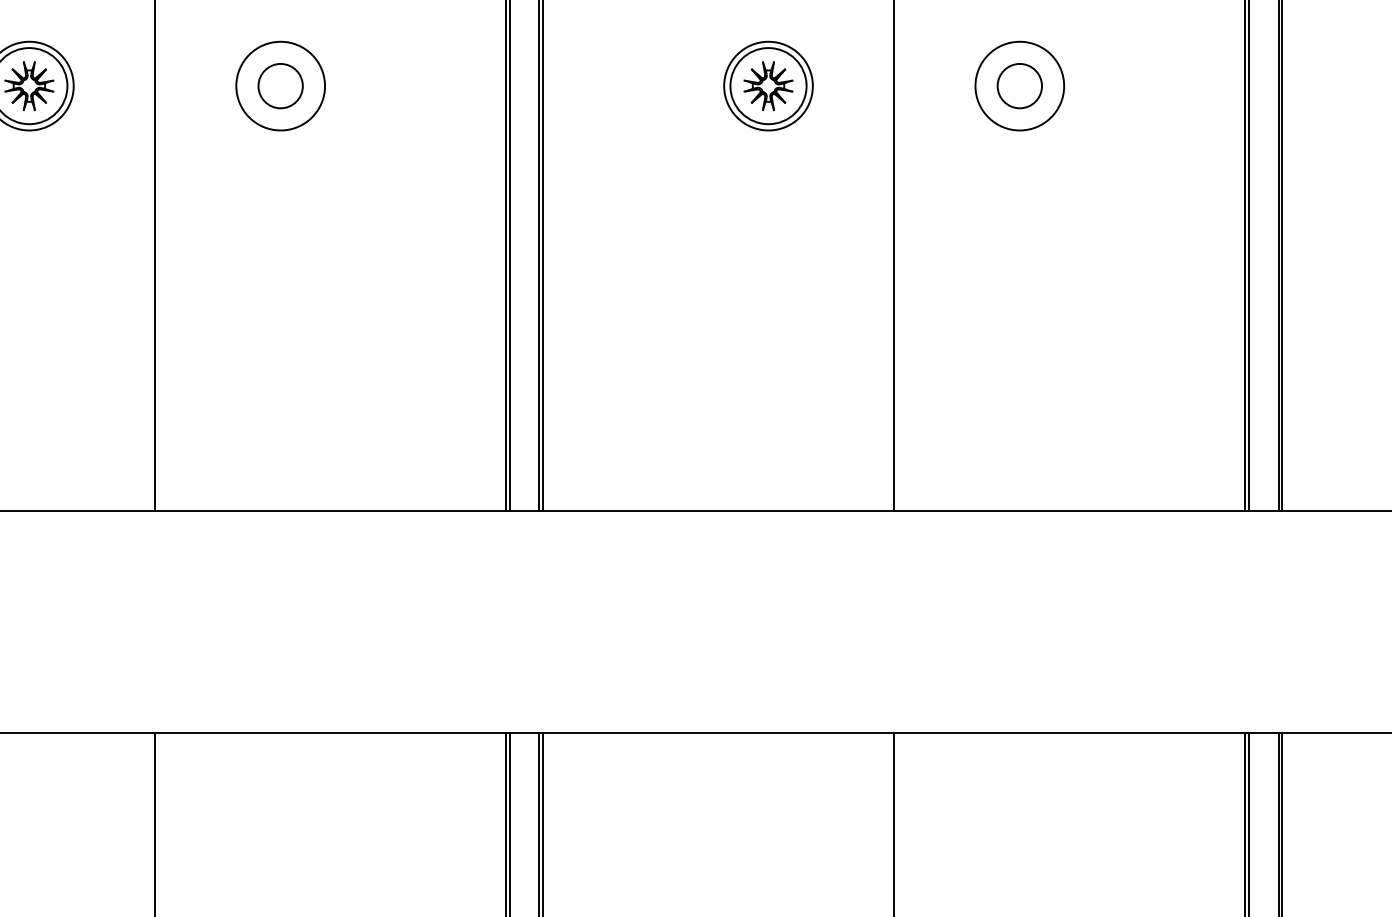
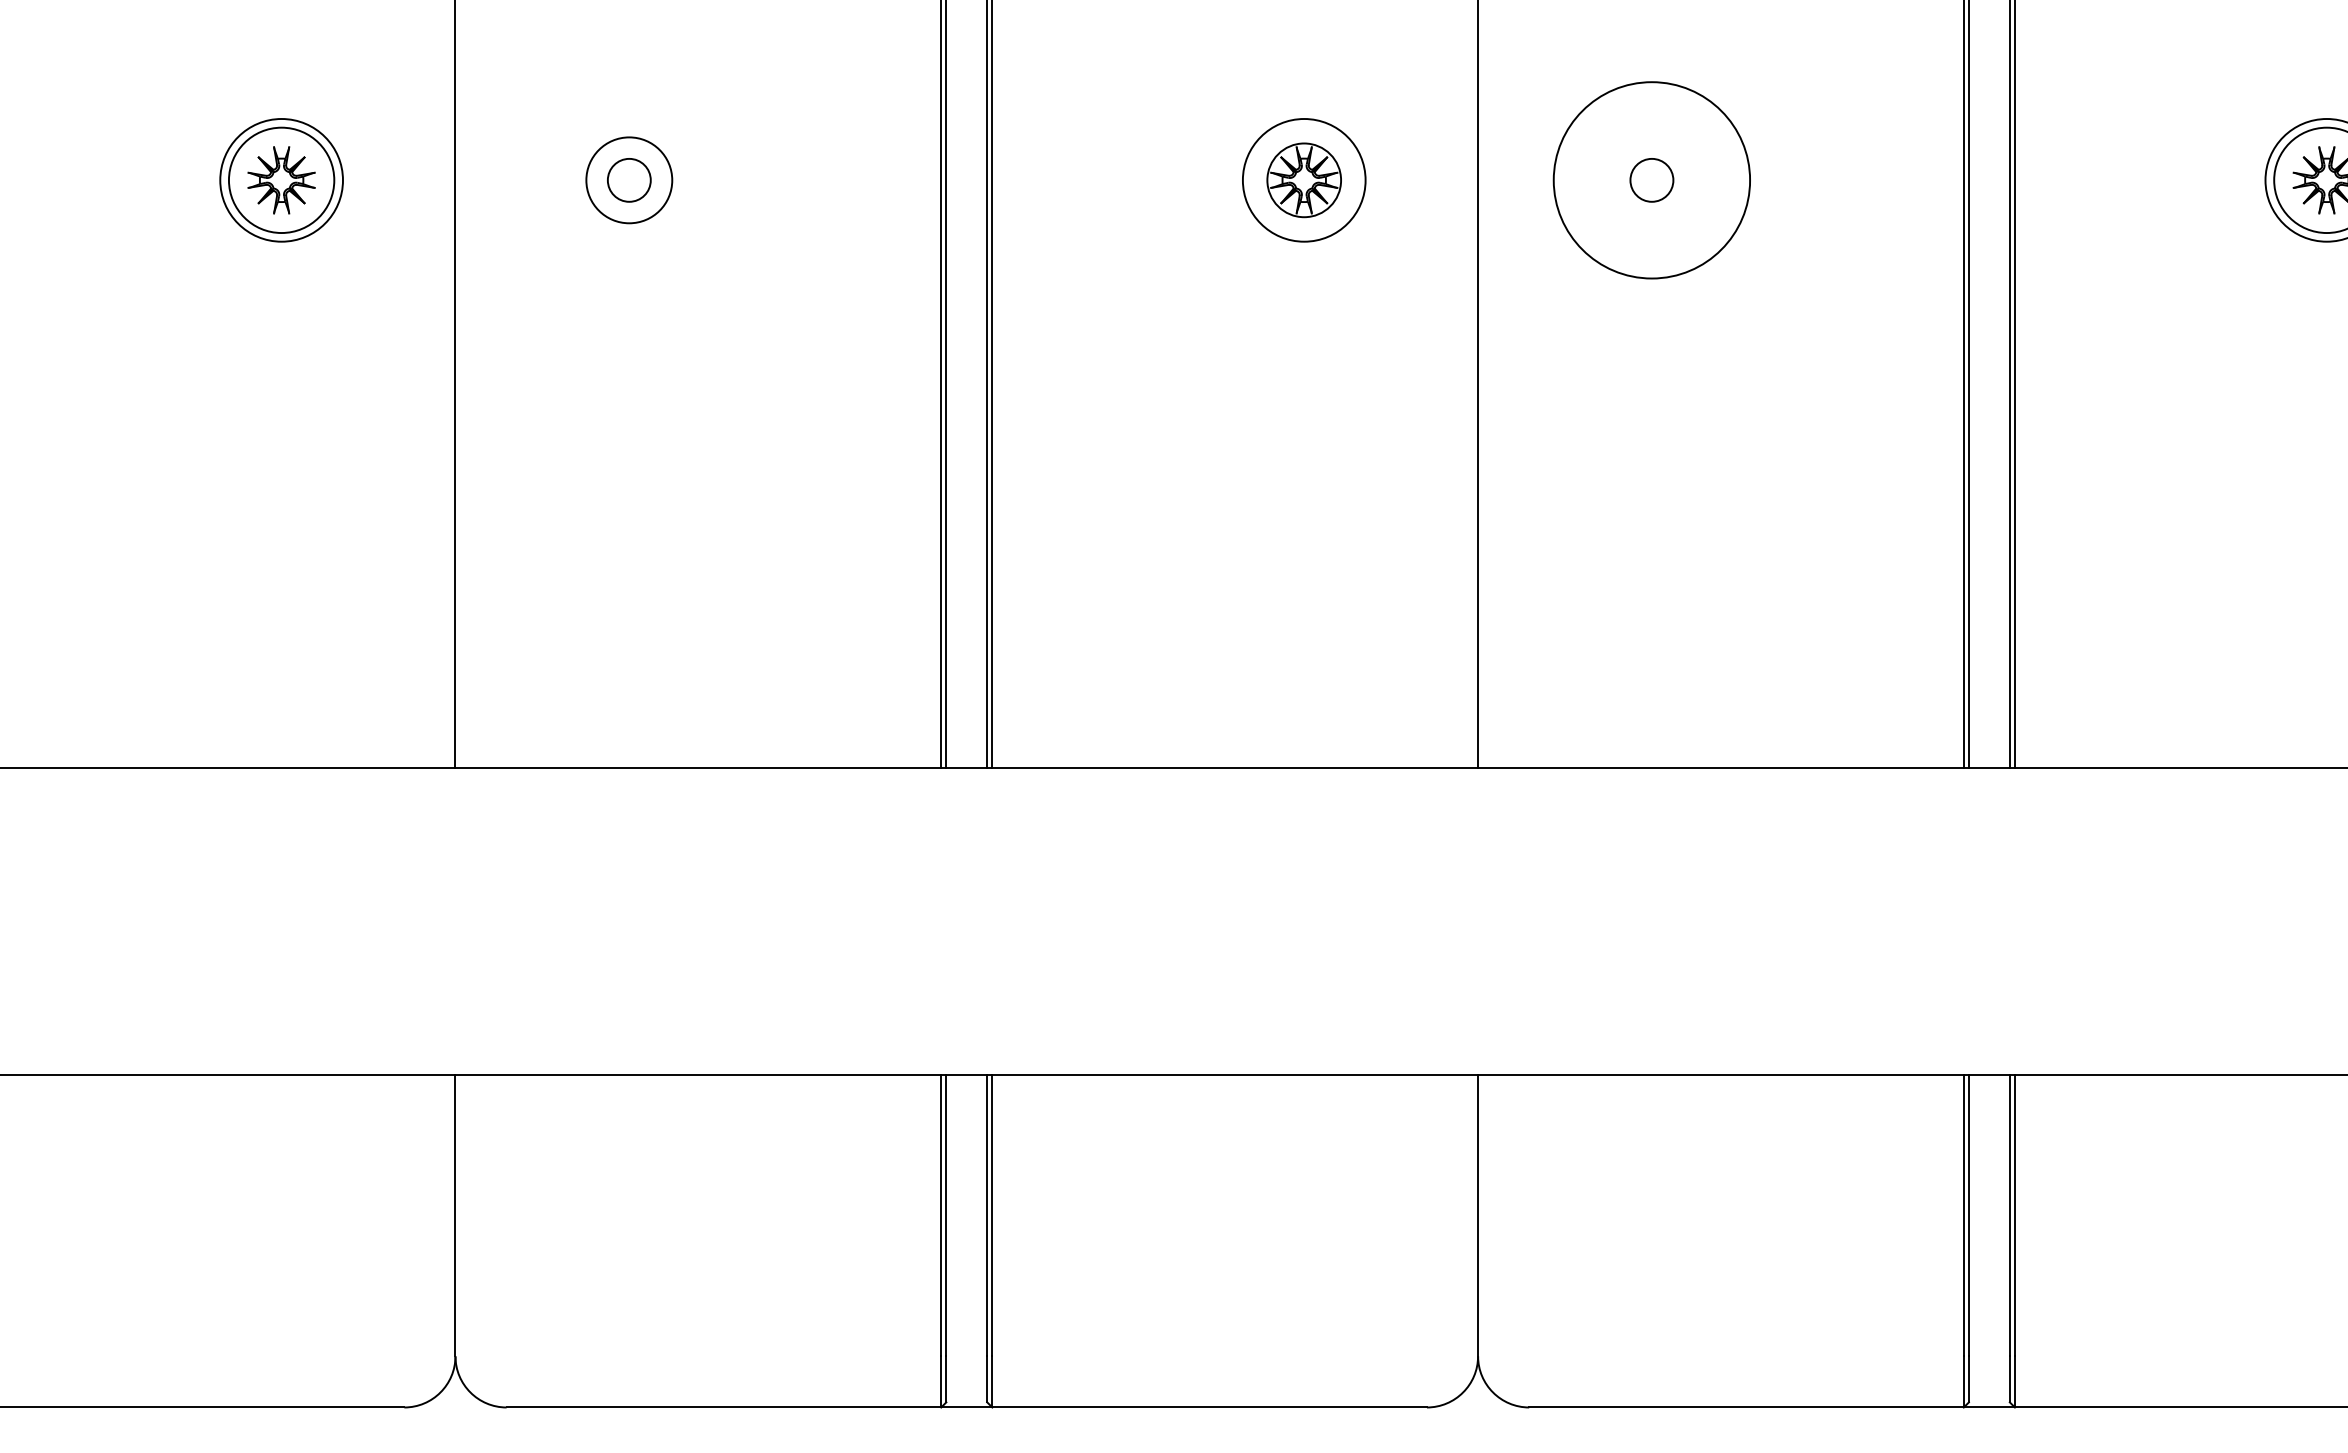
circle: (280, 86) -> (628, 180), size x0.7
circle: (280, 86) -> (629, 180), size x0.7
circle: (767, 86) -> (1303, 180), size x0.7
circle: (1019, 86) -> (1651, 180), size x0.7
circle: (1019, 86) -> (1651, 180), size x1.6

